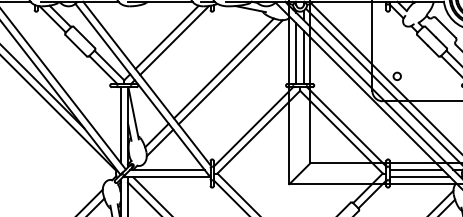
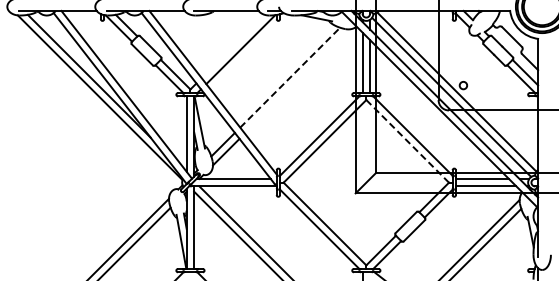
line: (167, 37) -> (233, 46), removed
line: (224, 68) -> (290, 77), solid -> dashed
line: (230, 72) -> (296, 81), removed
line: (342, 132) -> (408, 141), solid -> dashed

